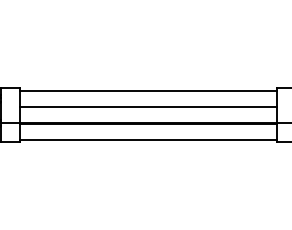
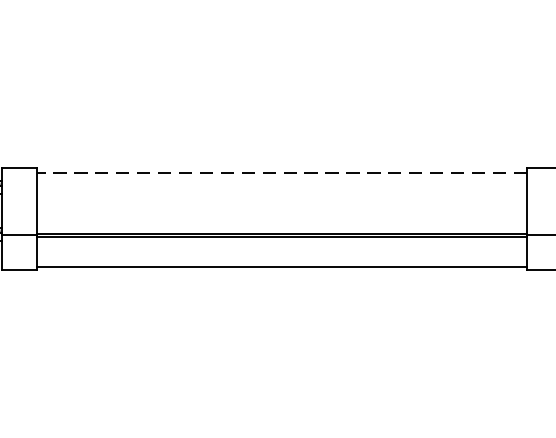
line: (148, 90) -> (282, 172), solid -> dashed
line: (147, 106) -> (280, 202), removed

